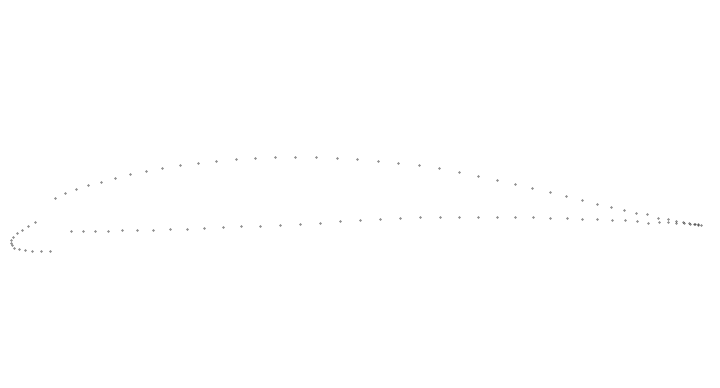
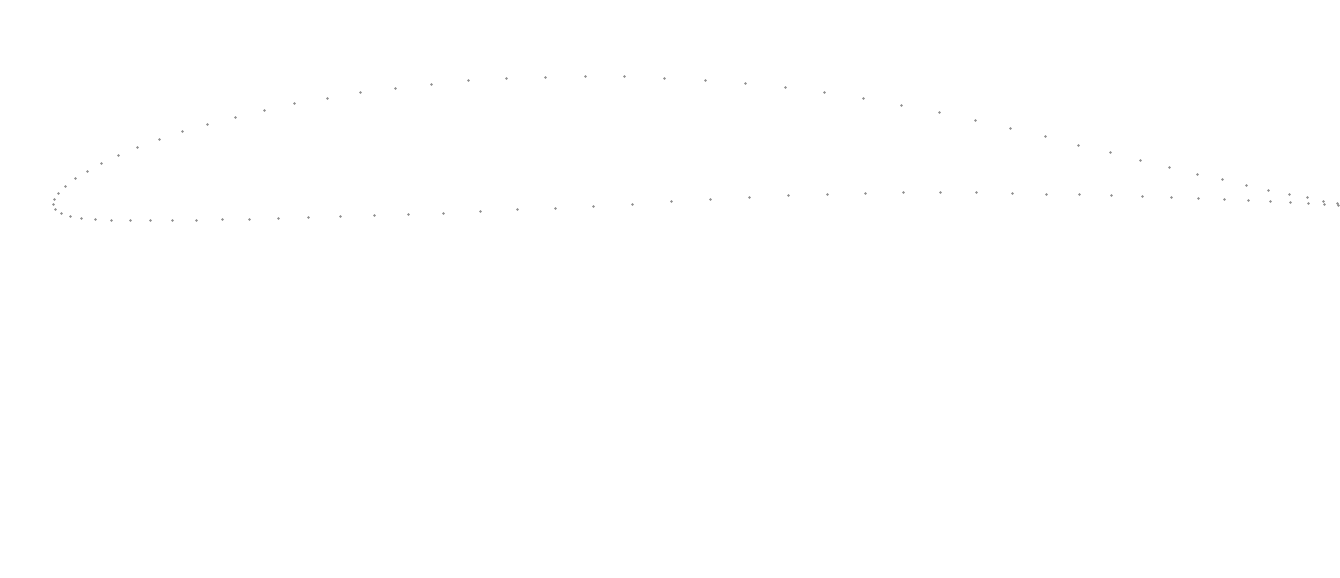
part: (648, 218) -> (1269, 195), size x0.62
part: (28, 227) -> (87, 174), moved

